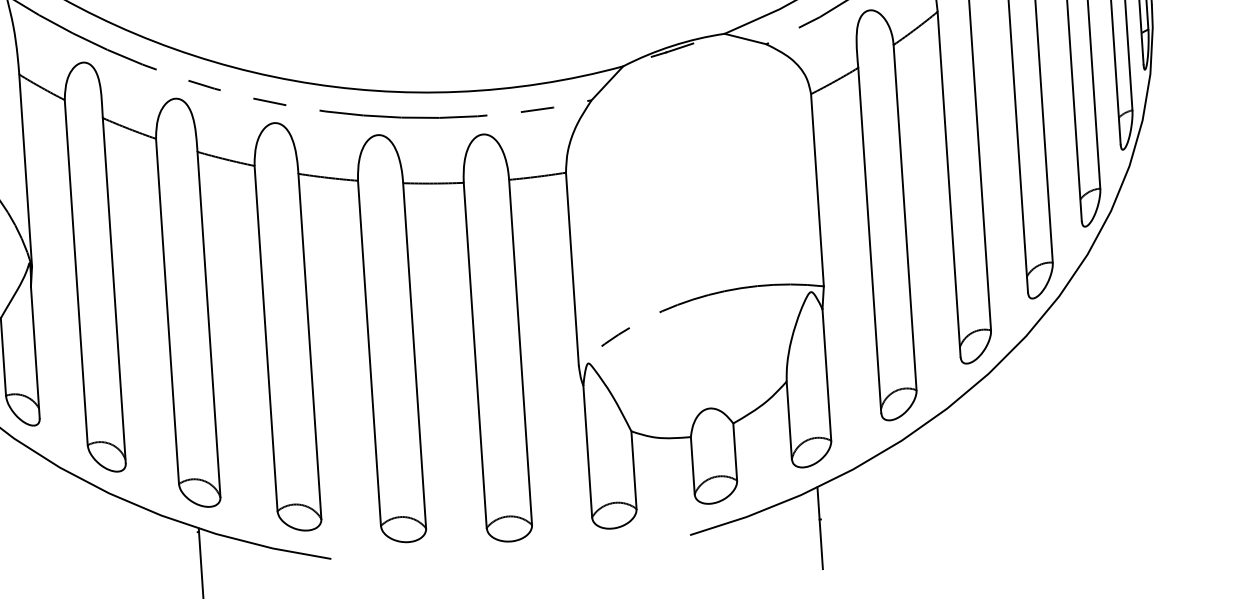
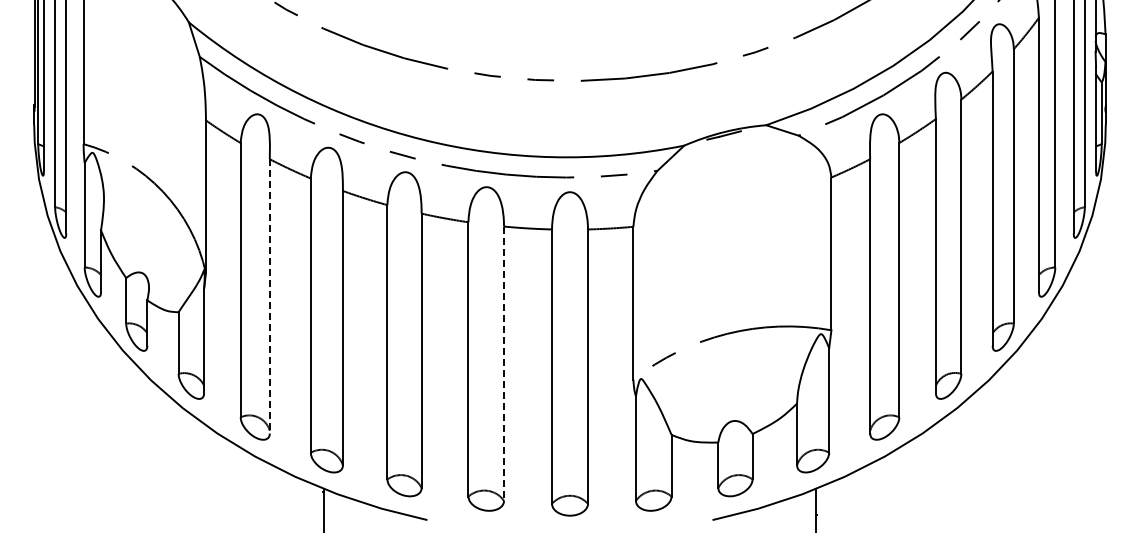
line: (113, 290) -> (269, 296), solid -> dashed
line: (415, 356) -> (504, 364), solid -> dashed

